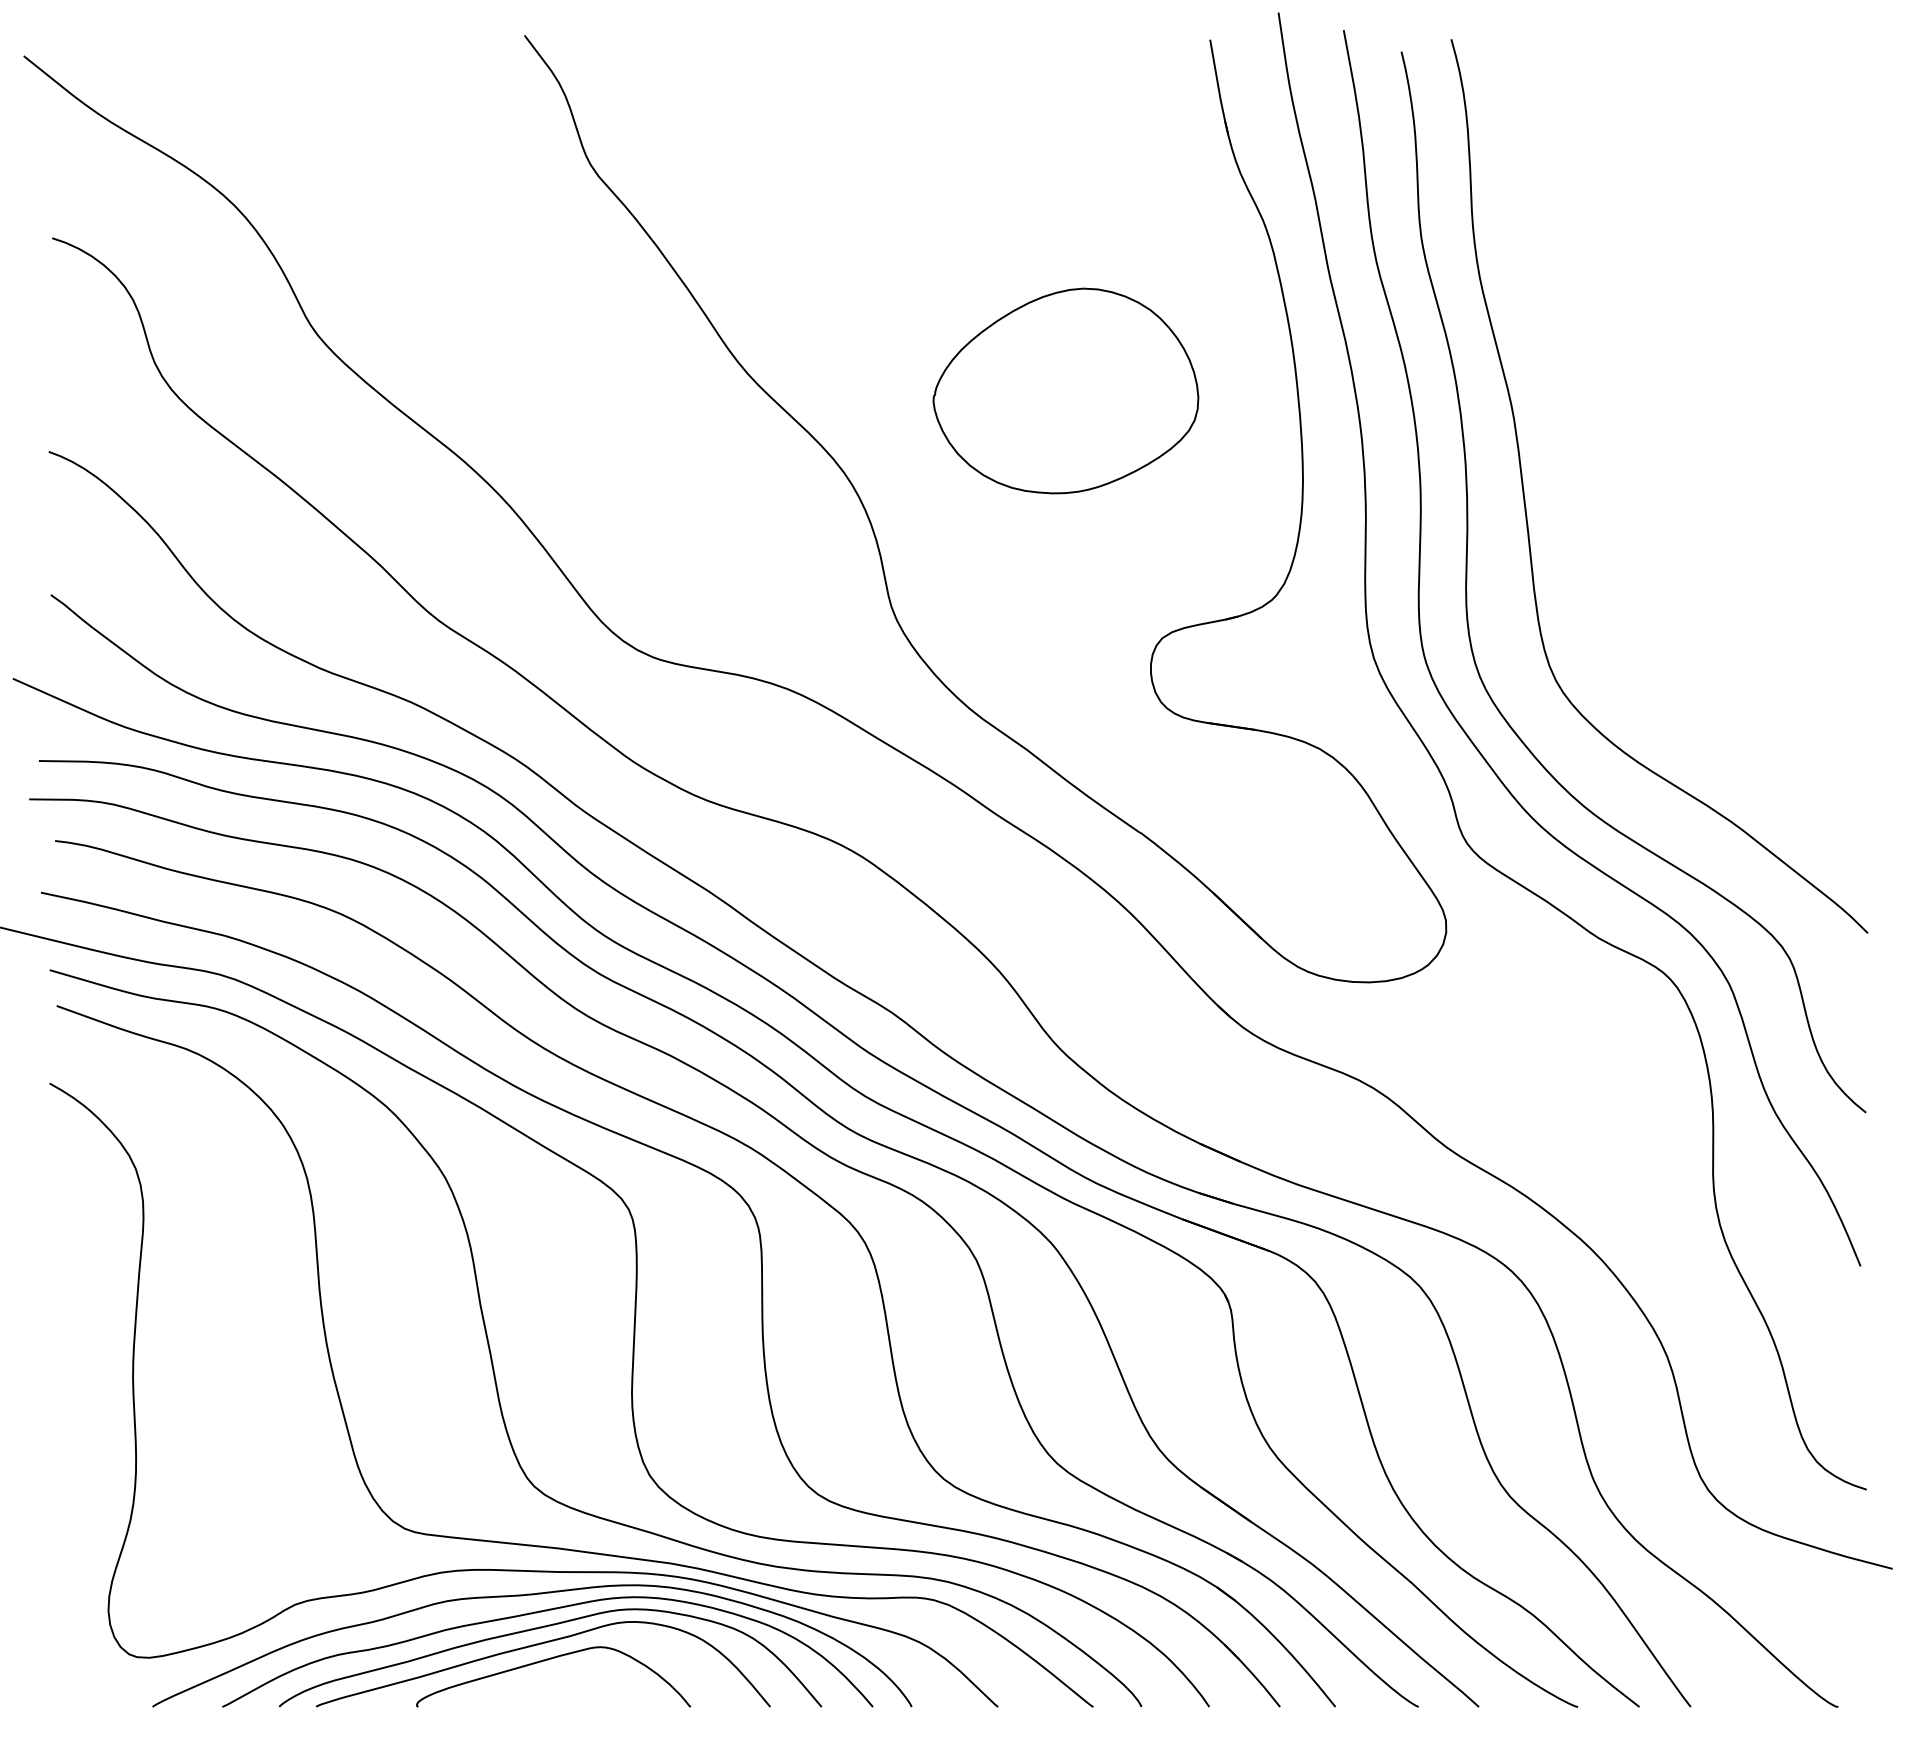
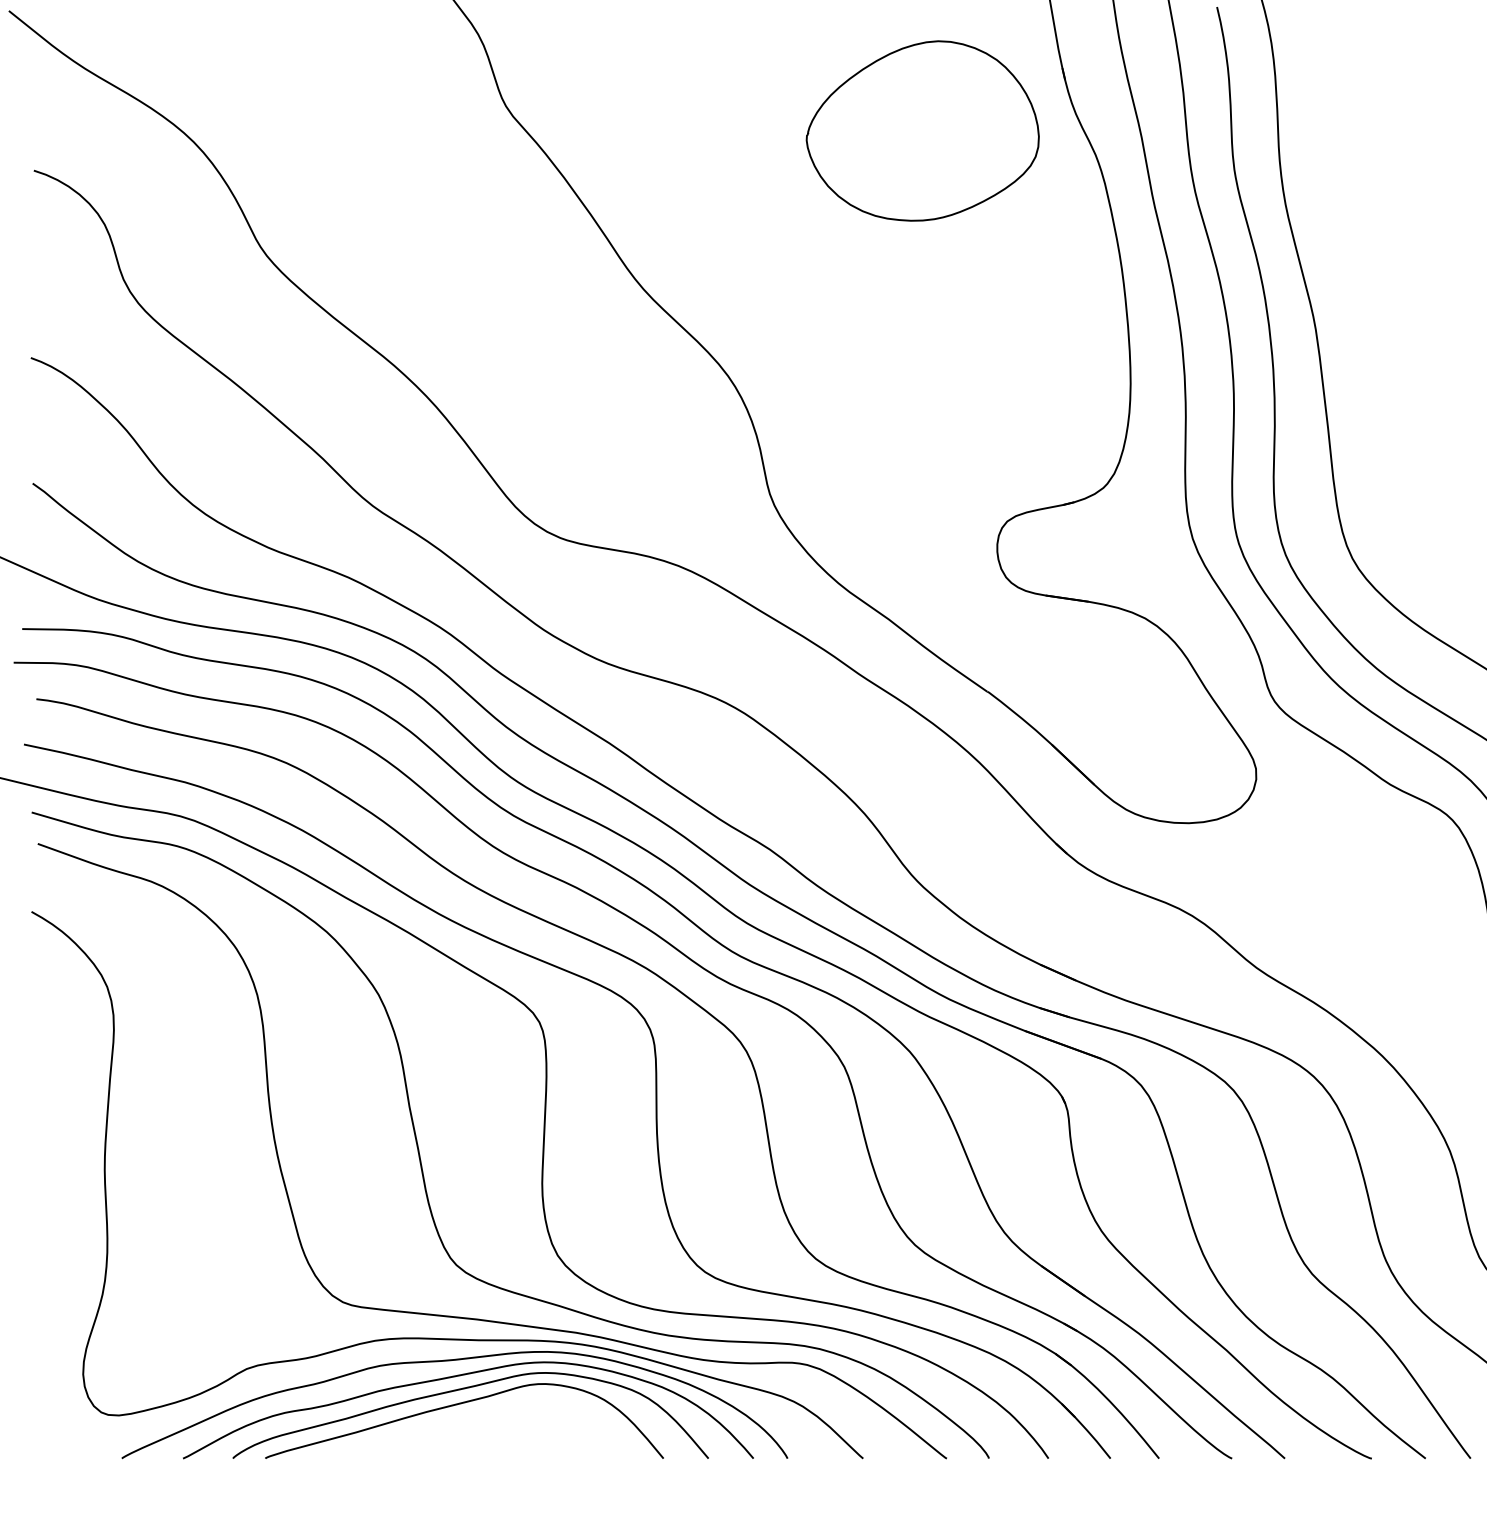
part: (1065, 390) -> (922, 130), moved
part: (548, 1660) -> (469, 1417), removed

